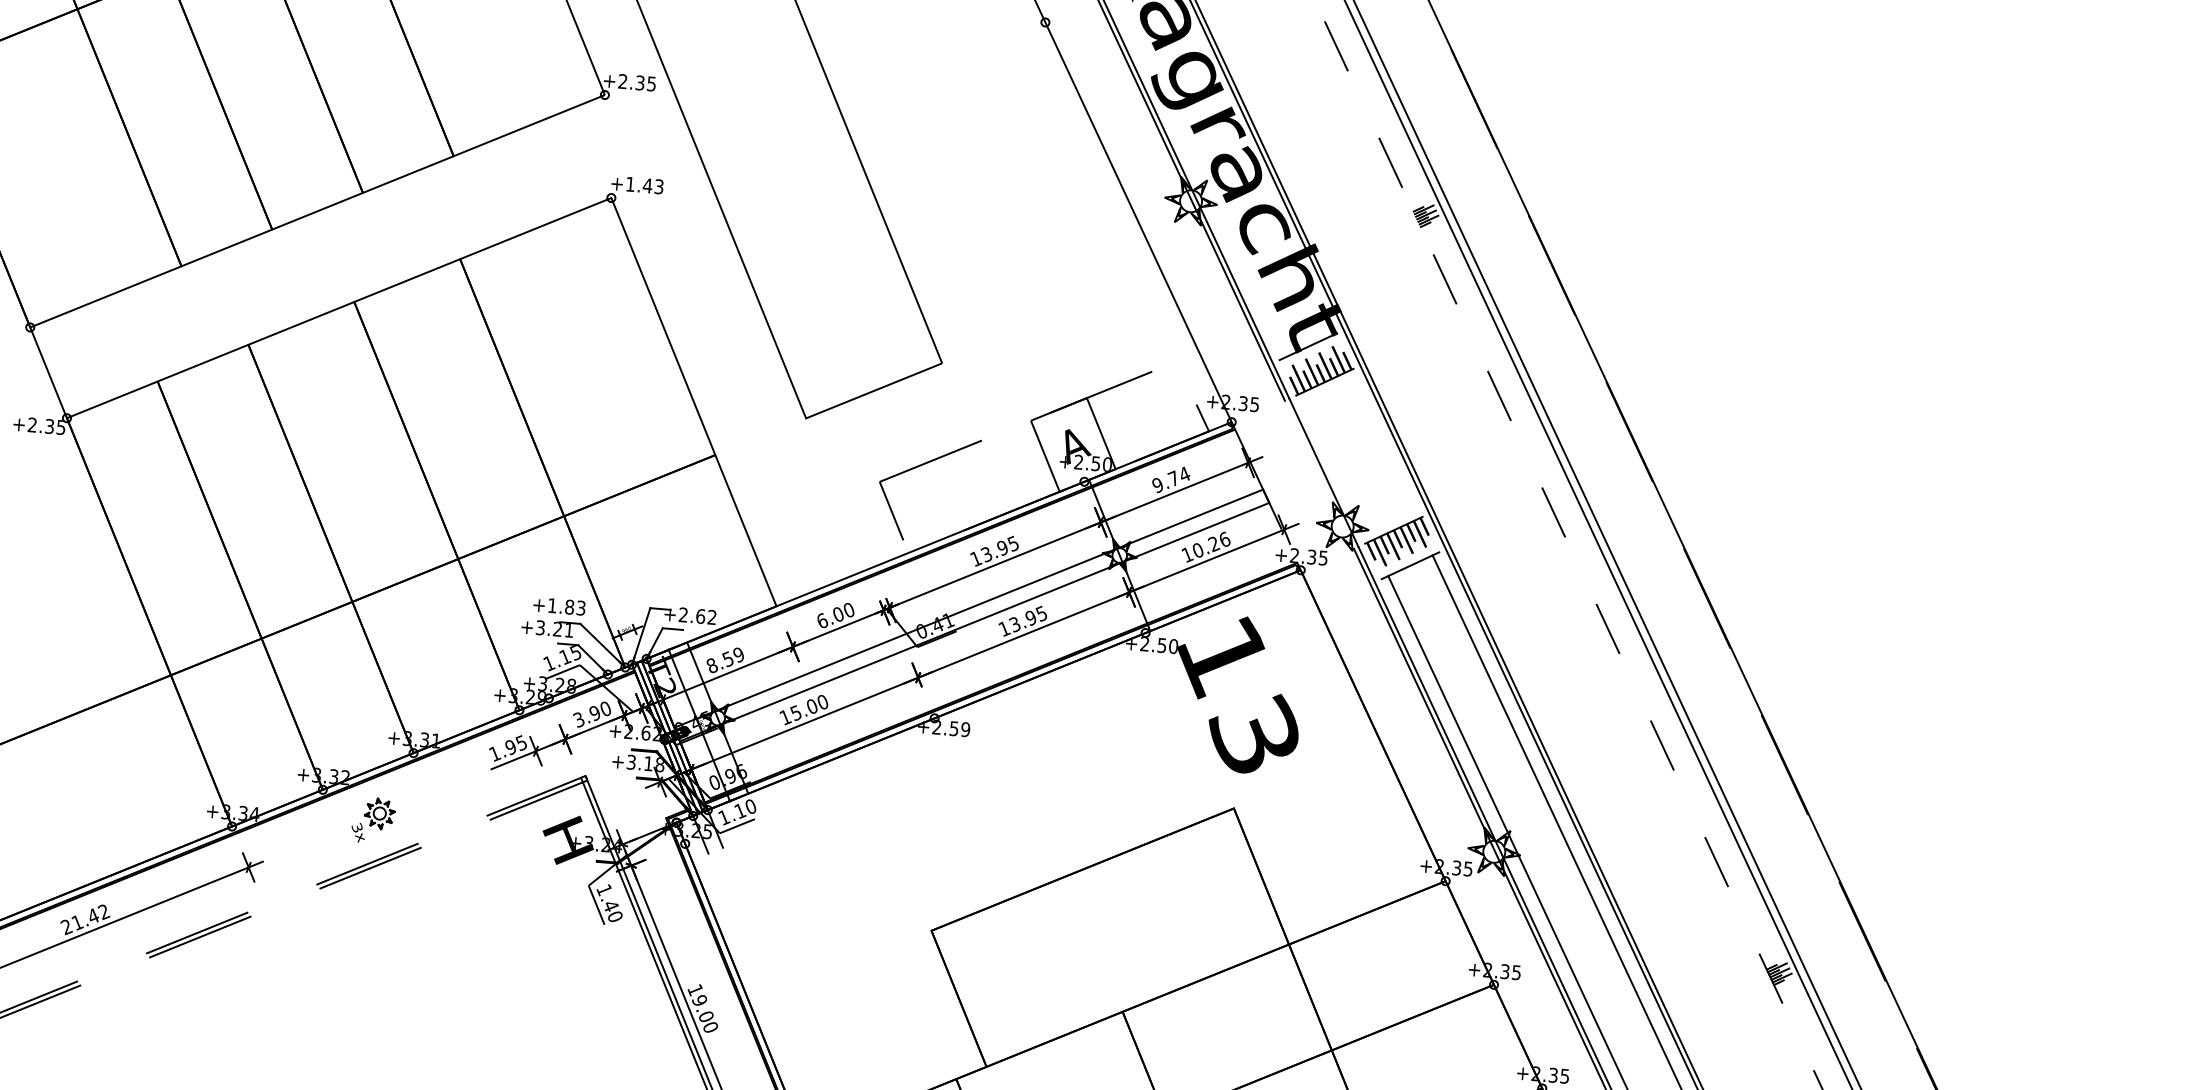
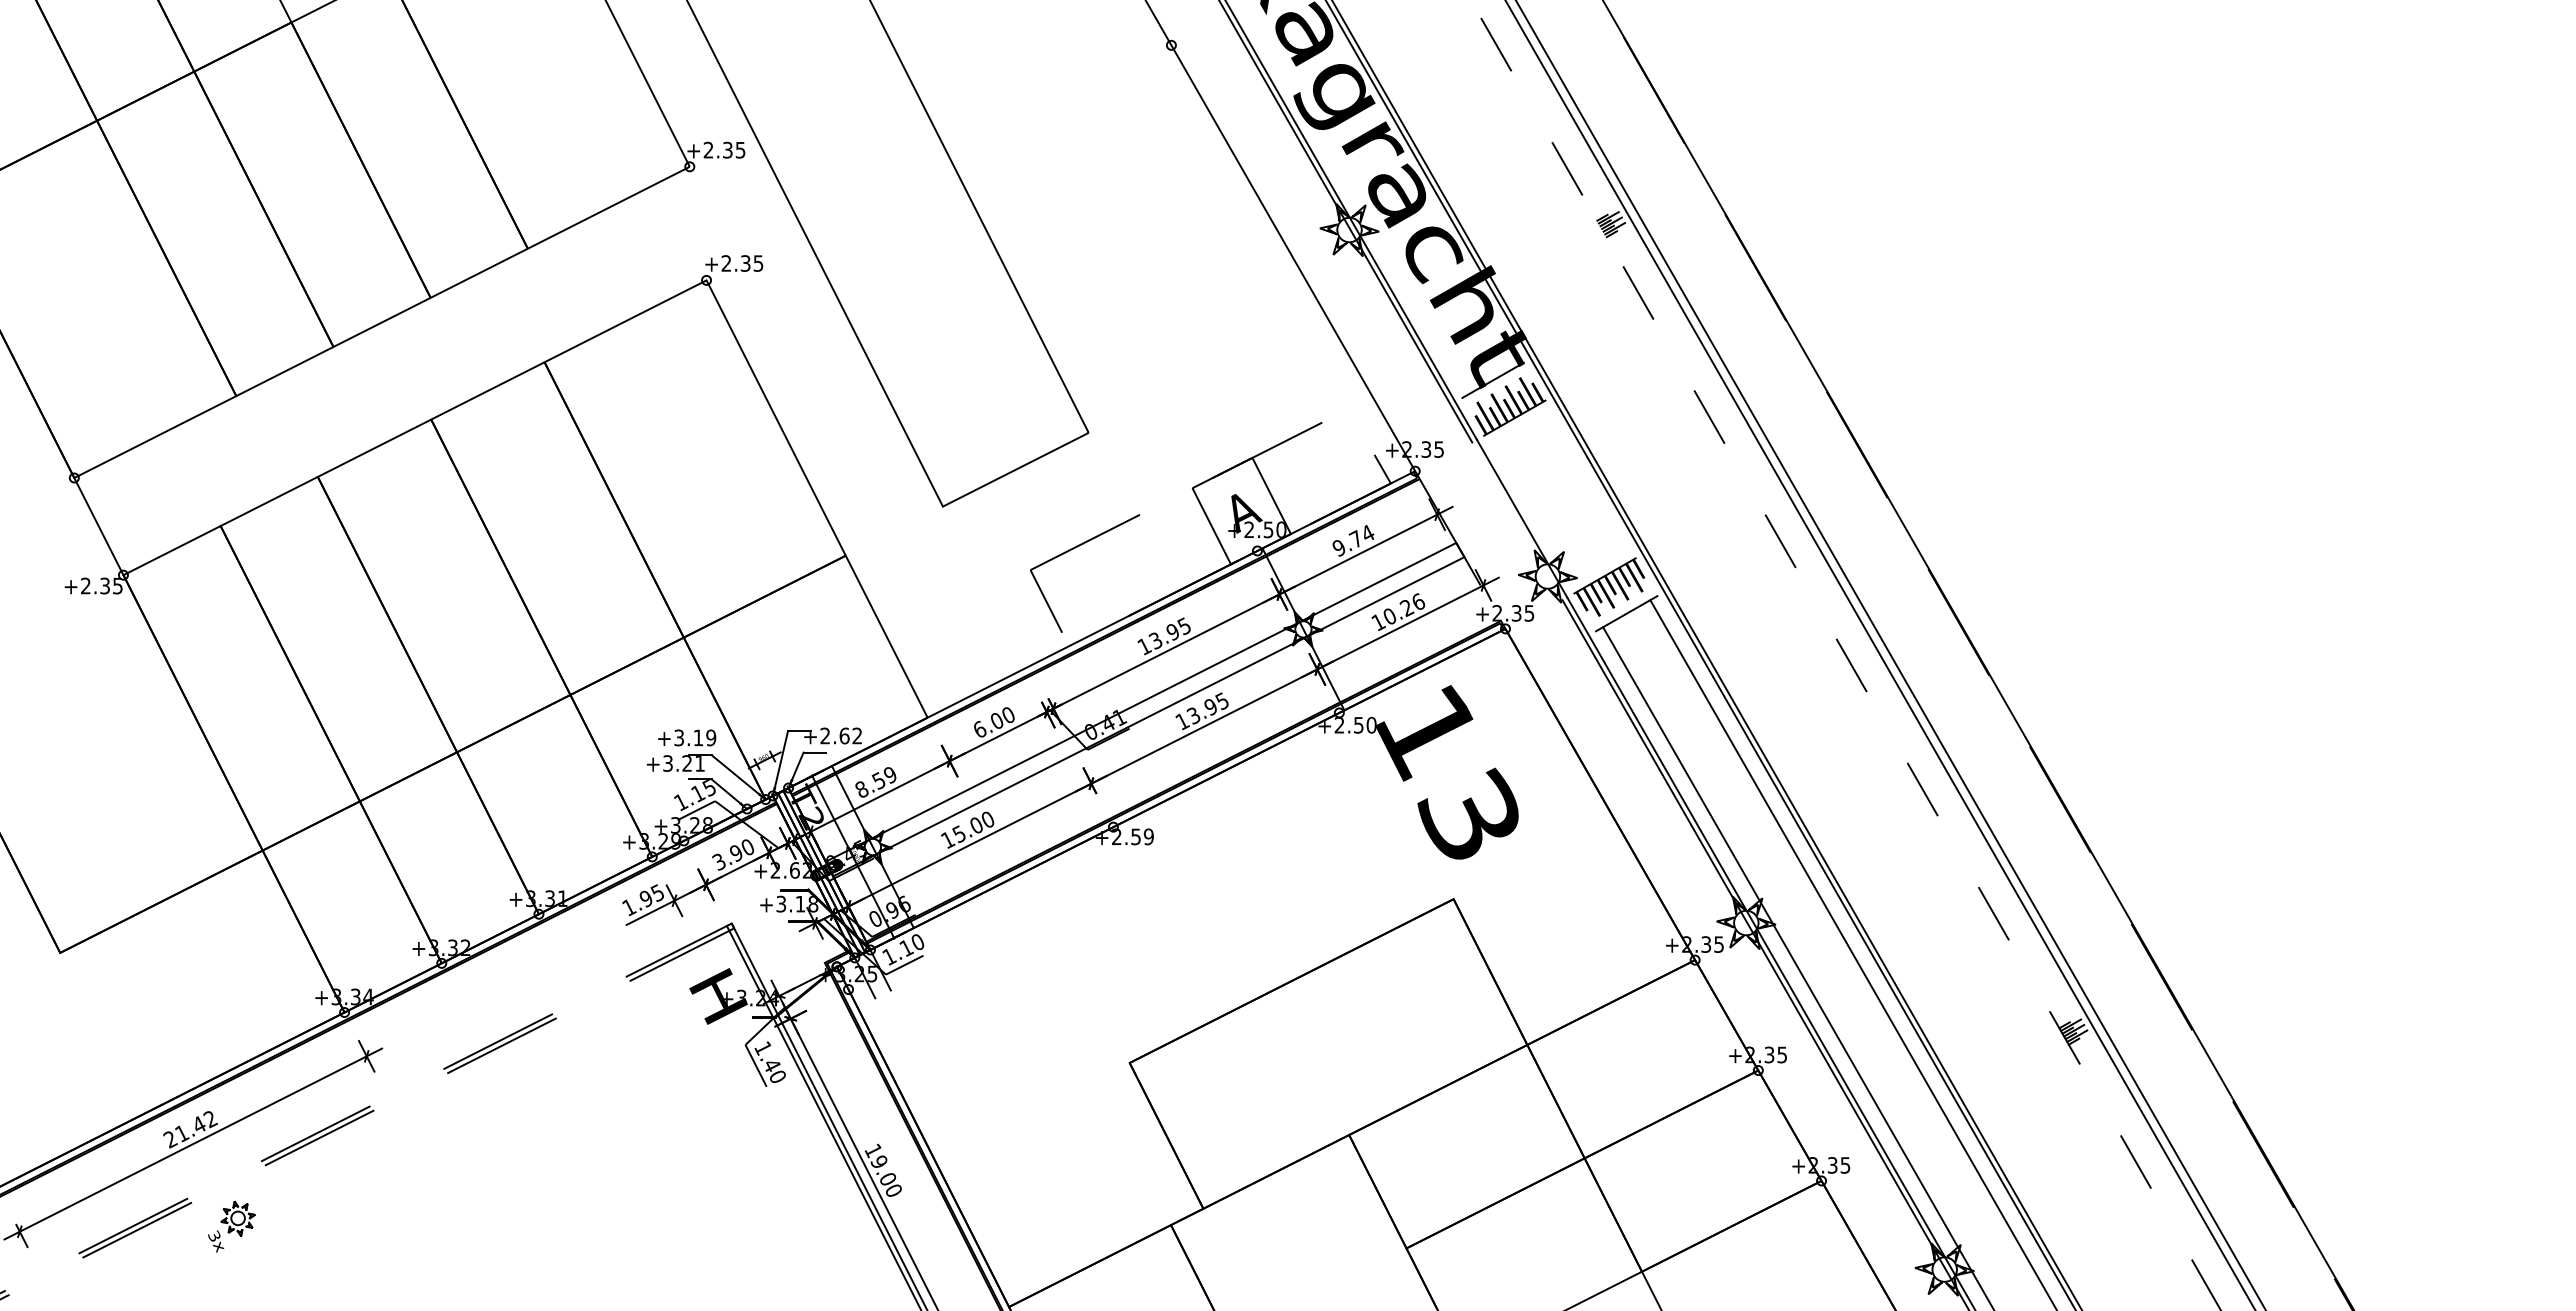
text: (644, 185) -> (742, 263), +1.43 -> +2.35
text: (567, 606) -> (695, 737), +1.83 -> +3.19
part: (373, 820) -> (231, 1226), moved

